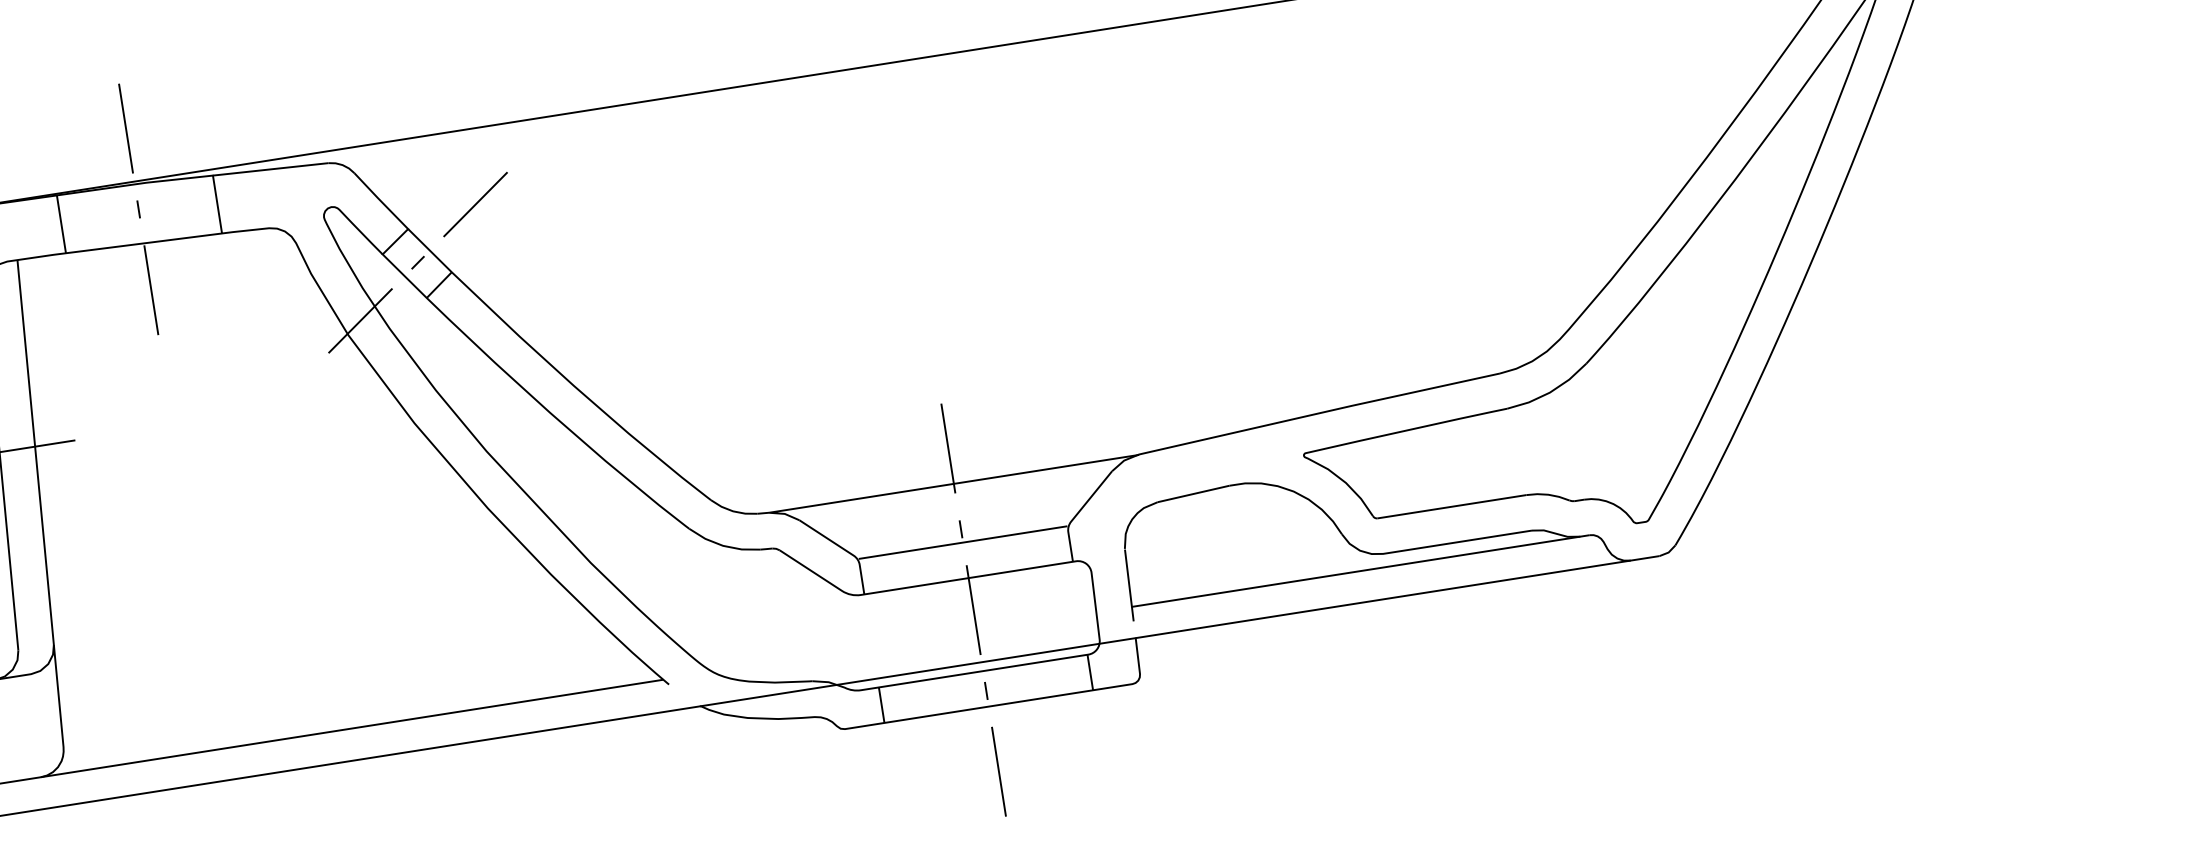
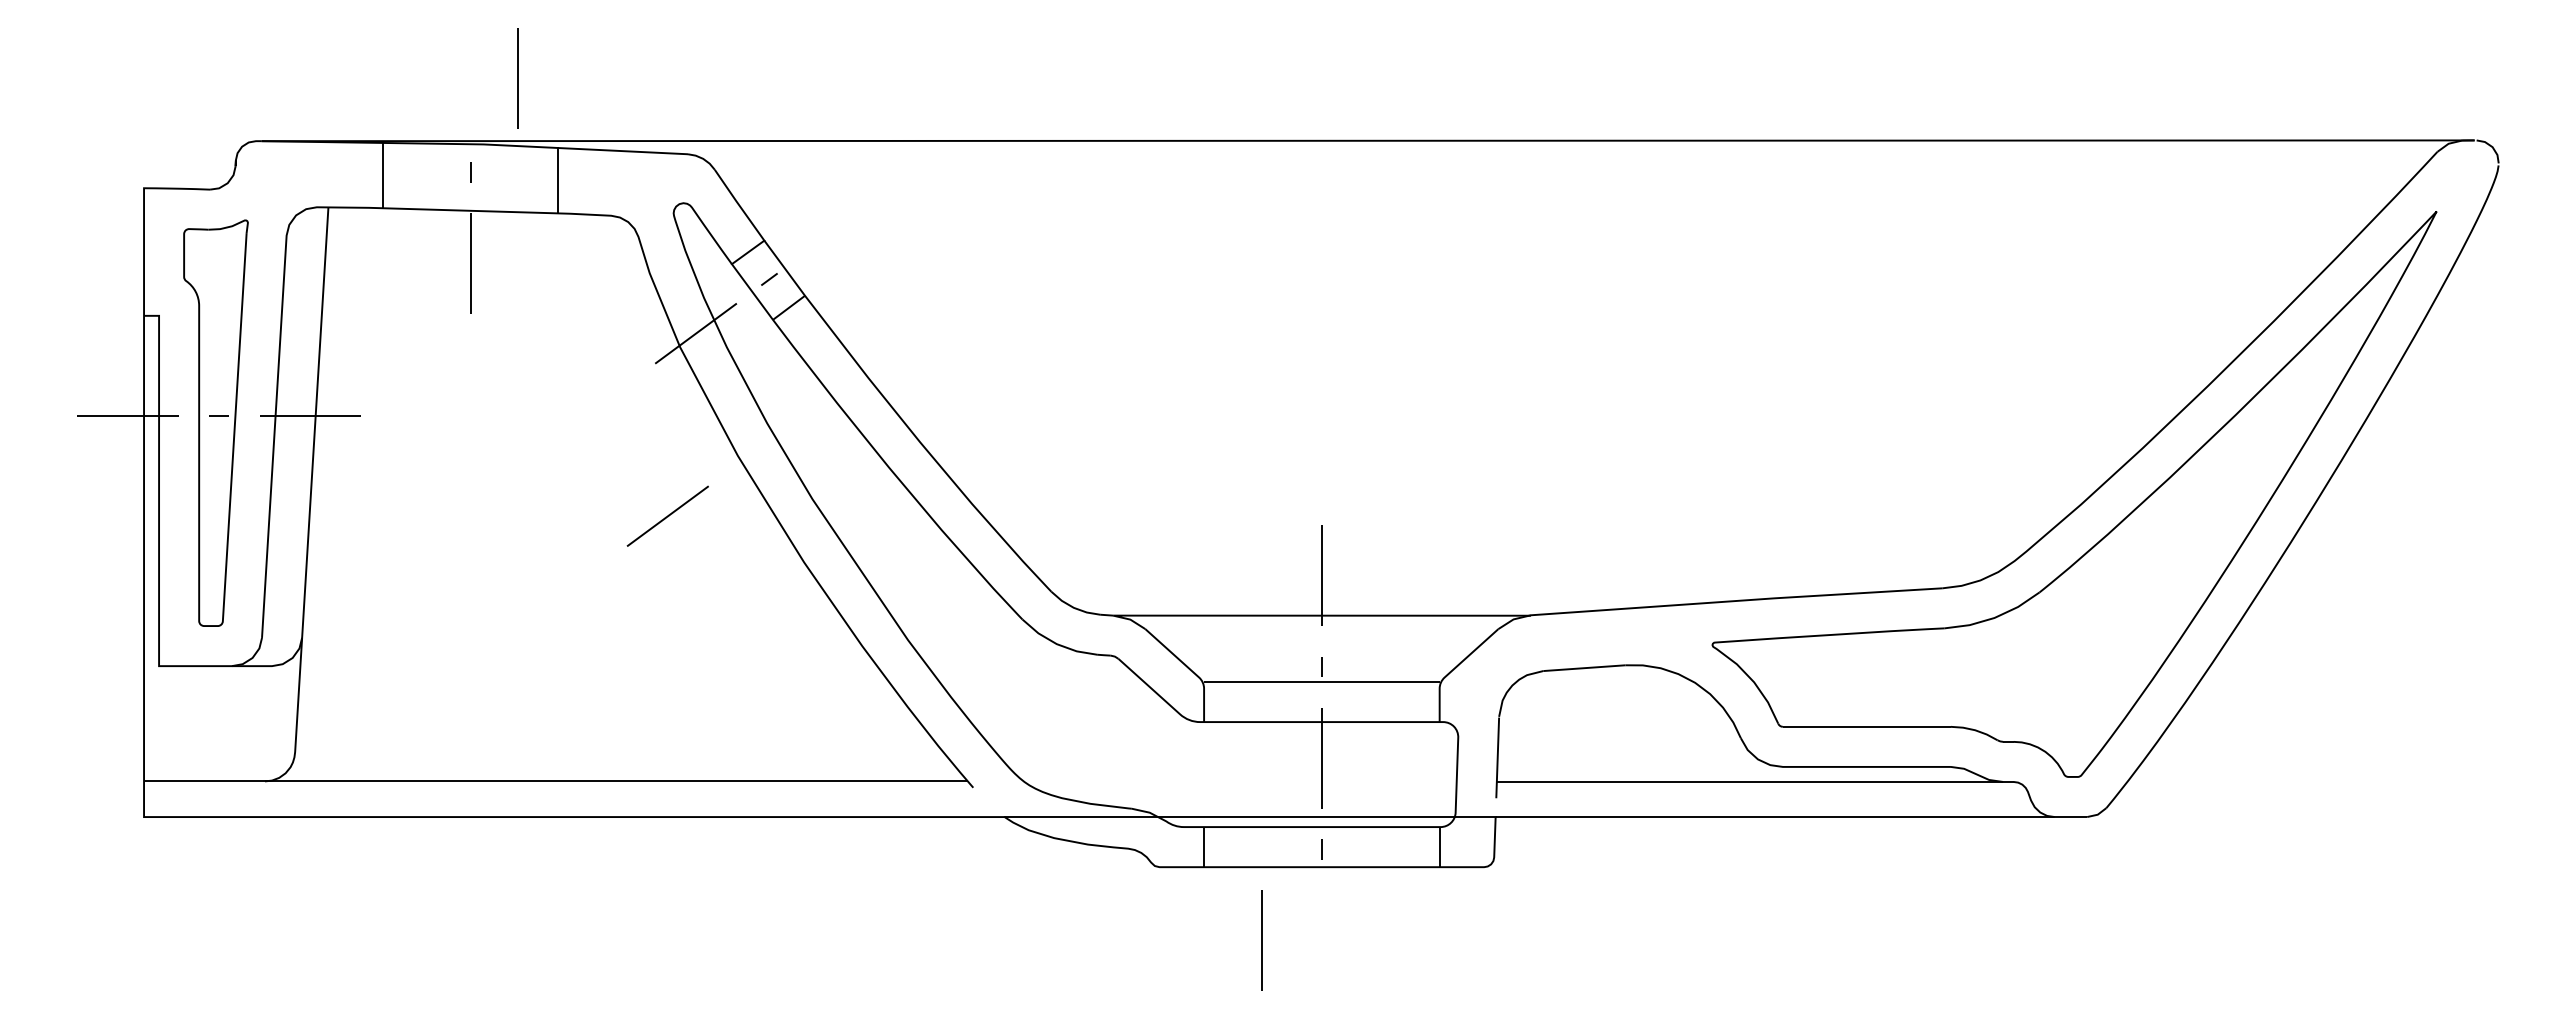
line: (125, 128) -> (517, 78), moved
line: (475, 203) -> (667, 515), moved
line: (998, 771) -> (1261, 940), moved

